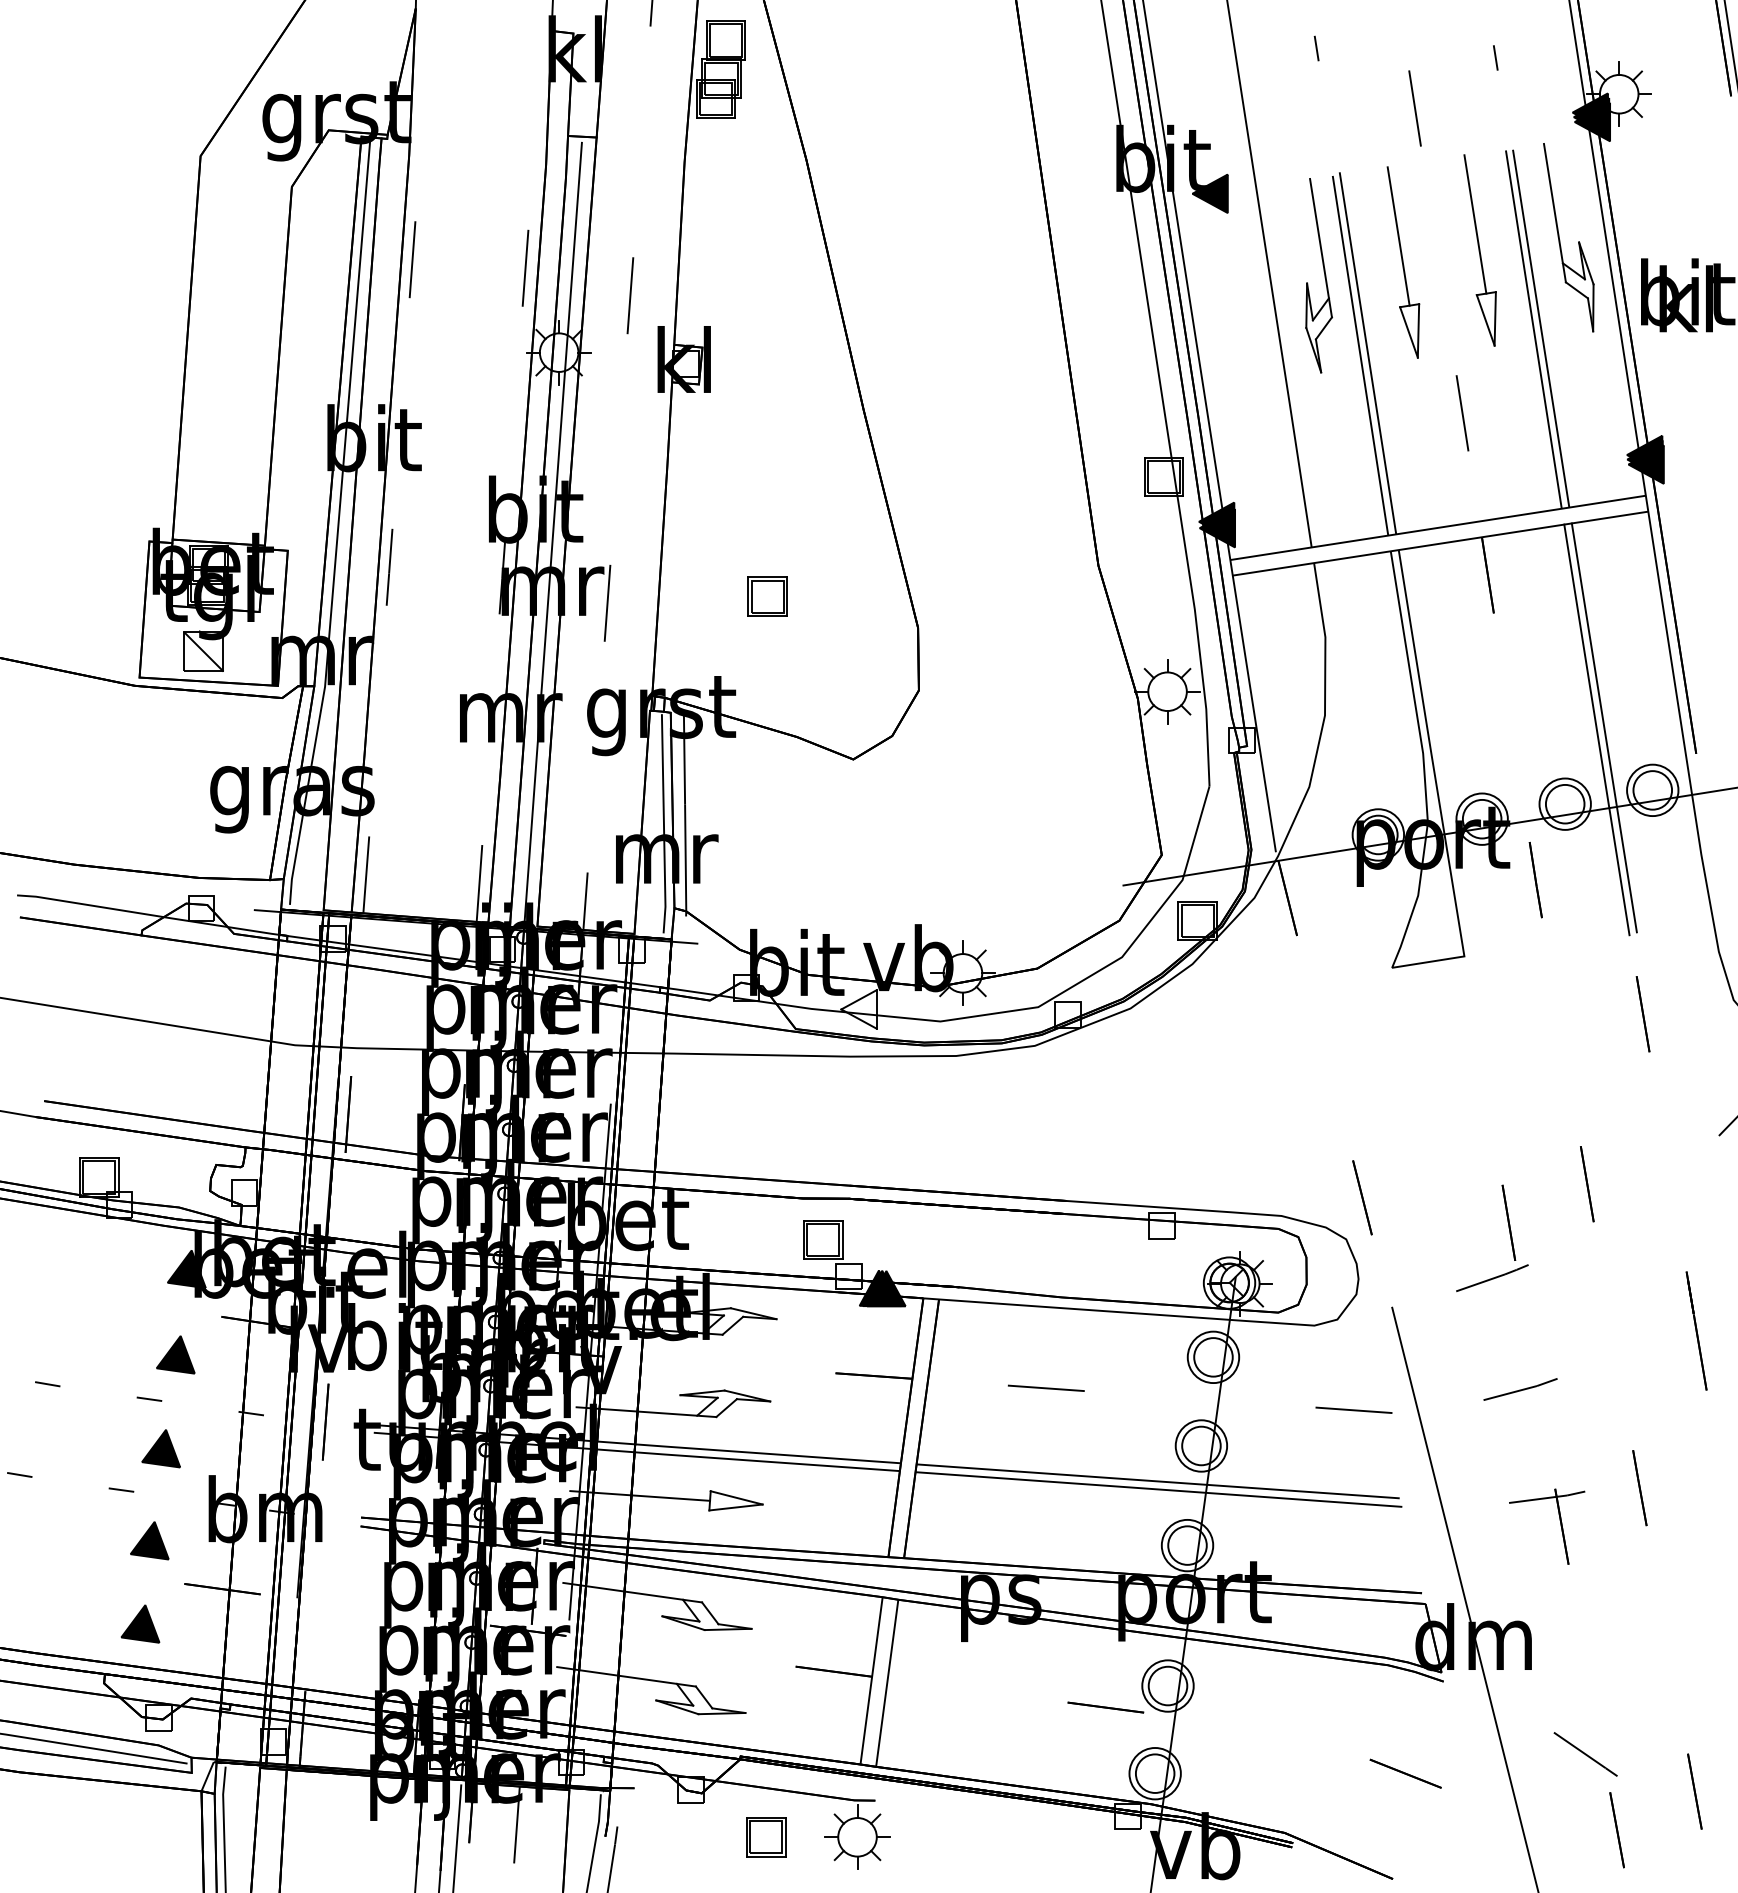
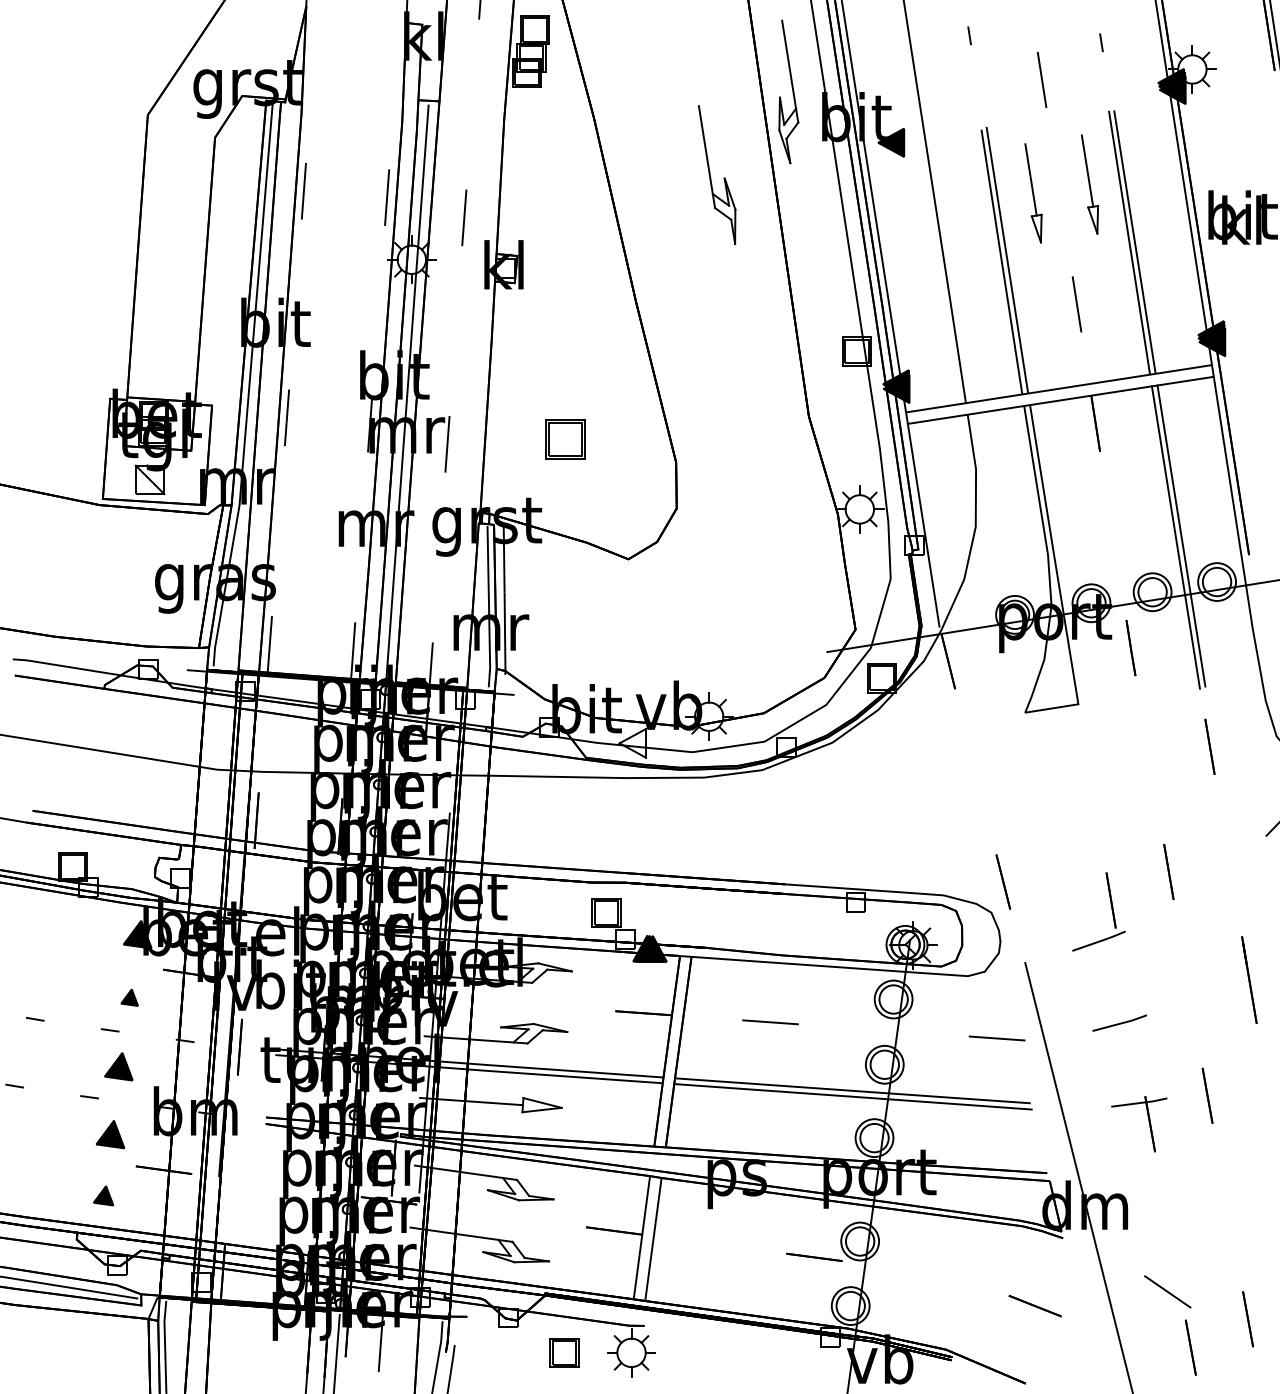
part: (1560, 240) -> (711, 177), moved
part: (1479, 250) -> (1089, 184), size x0.7
part: (1403, 262) -> (1033, 193), size x0.7
part: (1318, 275) -> (788, 91), moved
part: (767, 596) -> (565, 439), size x1.4
part: (175, 1354) -> (129, 997), size x0.6
part: (140, 1623) -> (103, 1195), size x0.7

